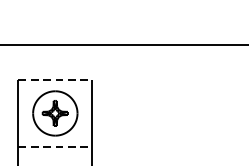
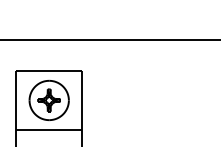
line: (55, 79) -> (49, 70), dashed -> solid
line: (55, 147) -> (49, 130), dashed -> solid

